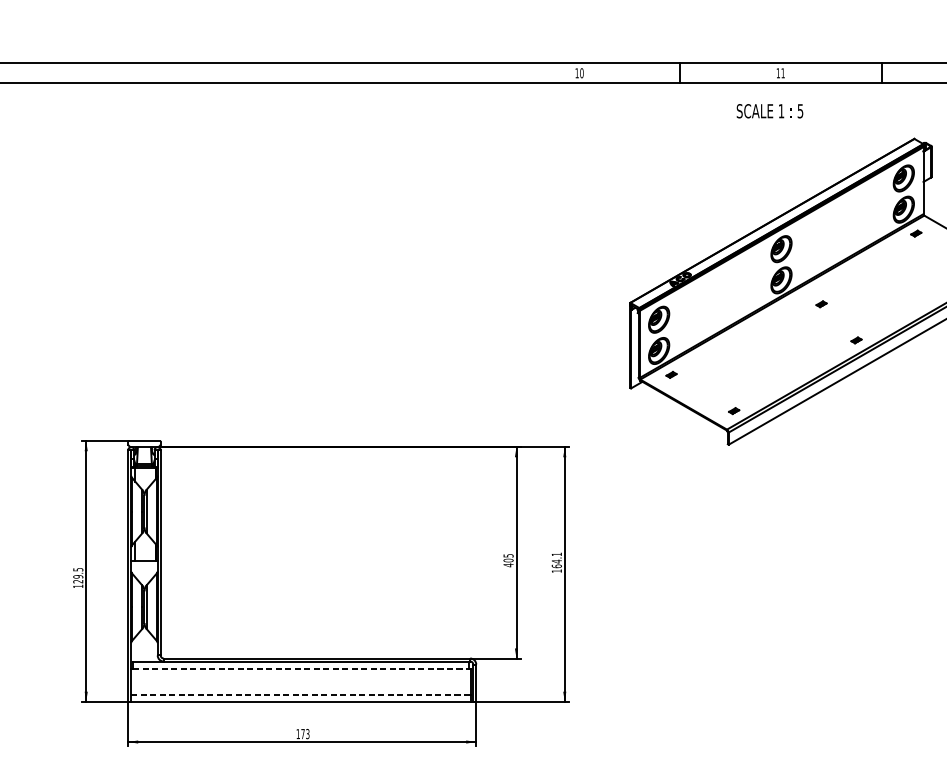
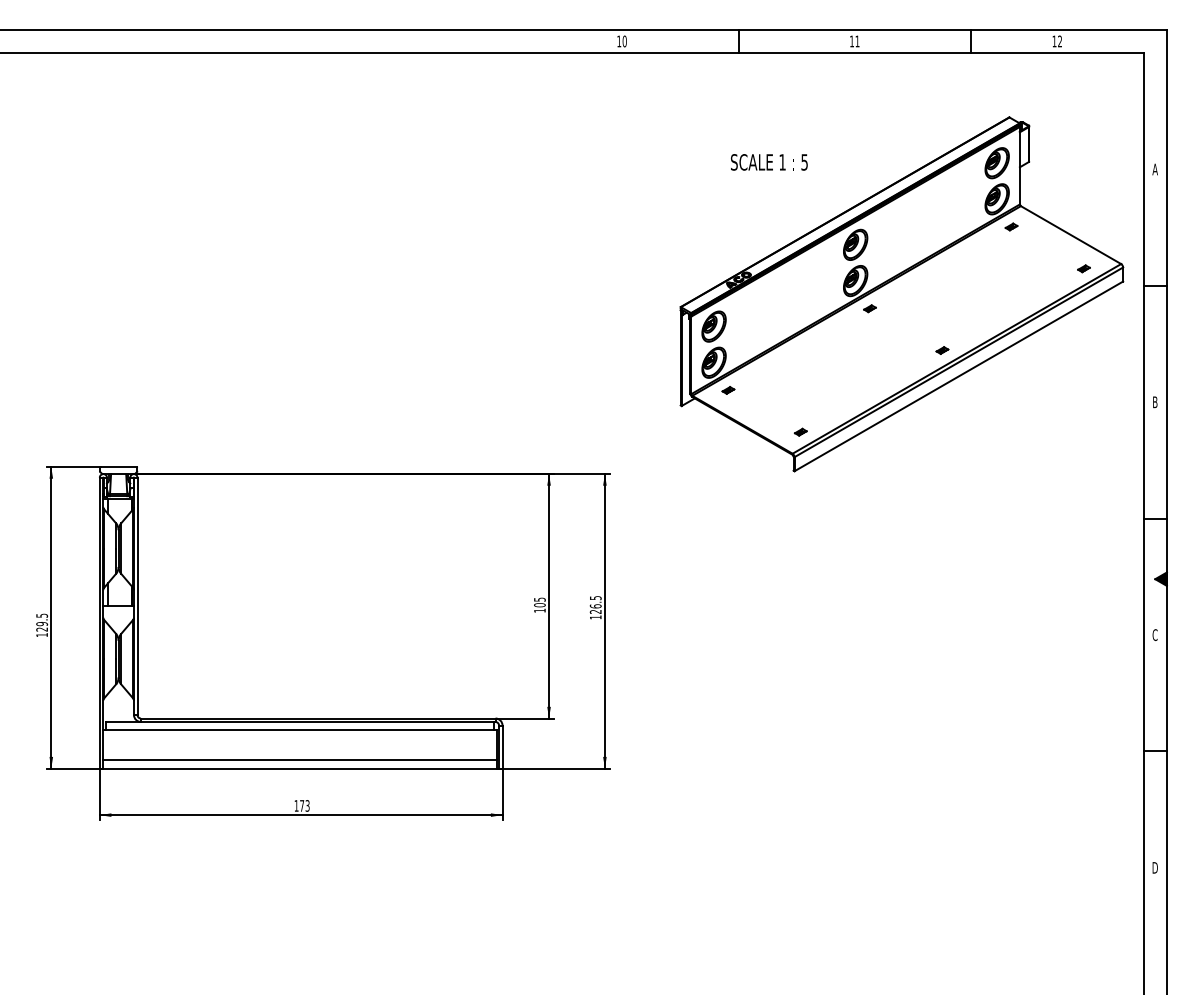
text: (770, 111) -> (769, 162), moved
part: (821, 304) -> (869, 308), moved
text: (556, 559) -> (595, 604), 164.1 -> 126.5
text: (508, 565) -> (539, 610), 405 -> 105
line: (301, 668) -> (300, 730), dashed -> solid
line: (301, 694) -> (300, 760), dashed -> solid

